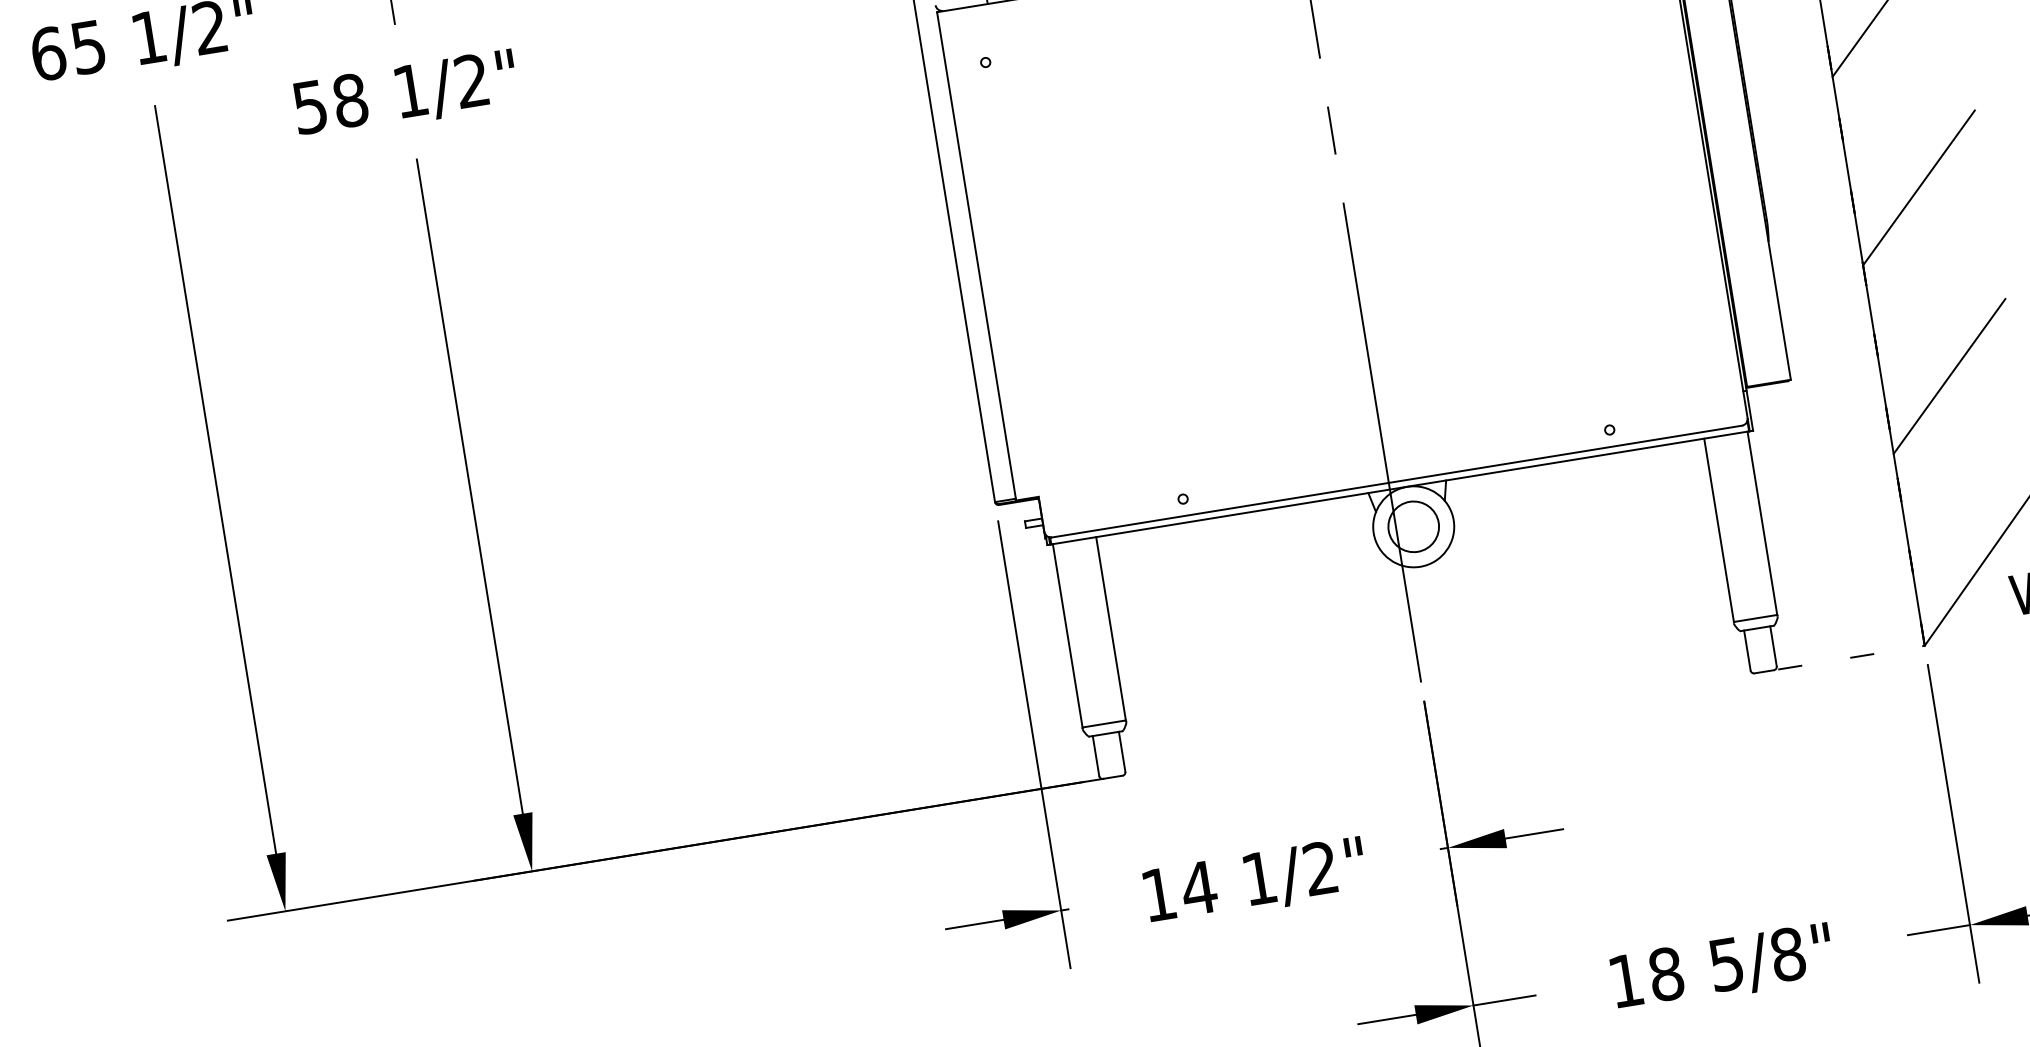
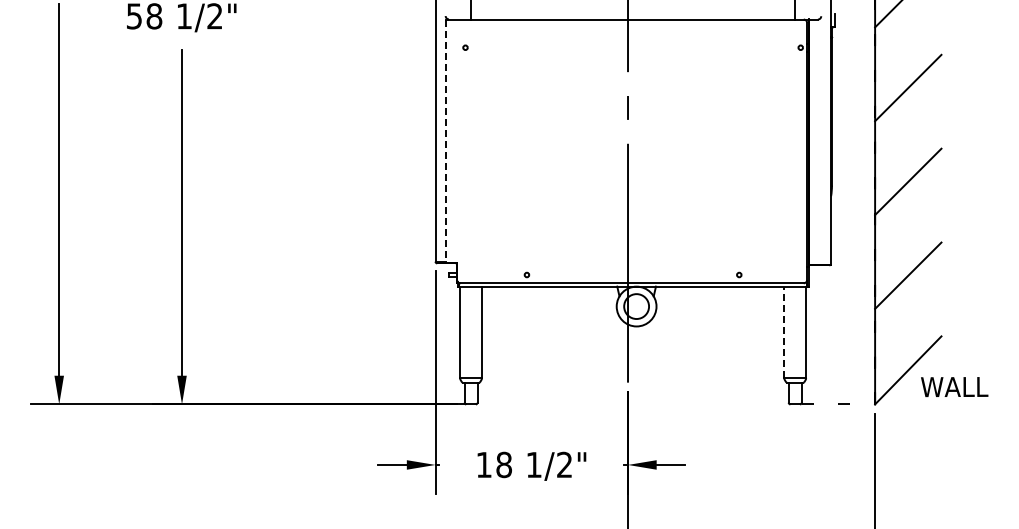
line: (976, 257) -> (445, 141), solid -> dashed
line: (1719, 530) -> (784, 332), solid -> dashed
text: (1197, 887) -> (503, 464), 14 -> 18

